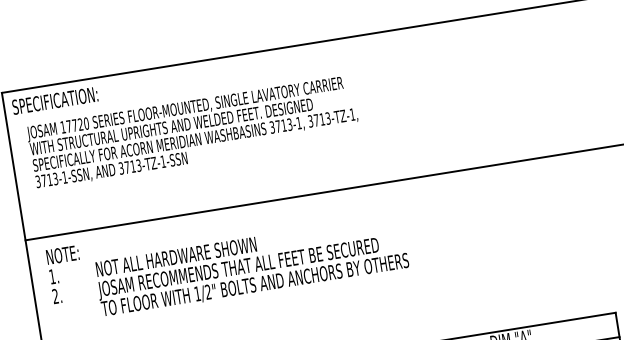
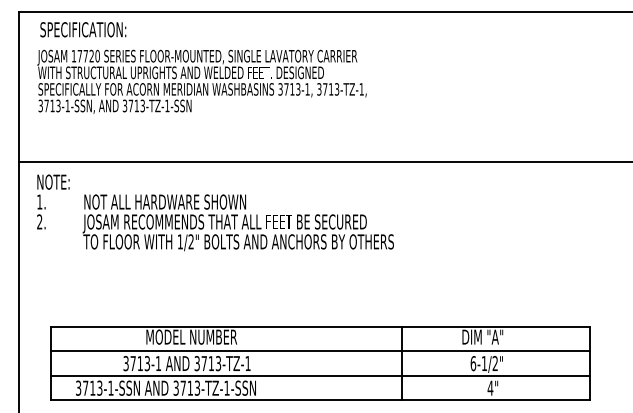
text: (55, 100) -> (83, 29), moved

